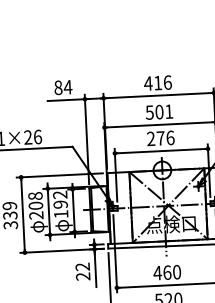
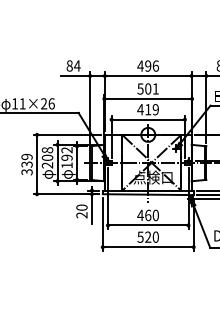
text: (158, 82) -> (148, 65), 416 -> 496
text: (161, 138) -> (148, 109), 276 -> 419
text: (82, 266) -> (81, 207), 22 -> 20

